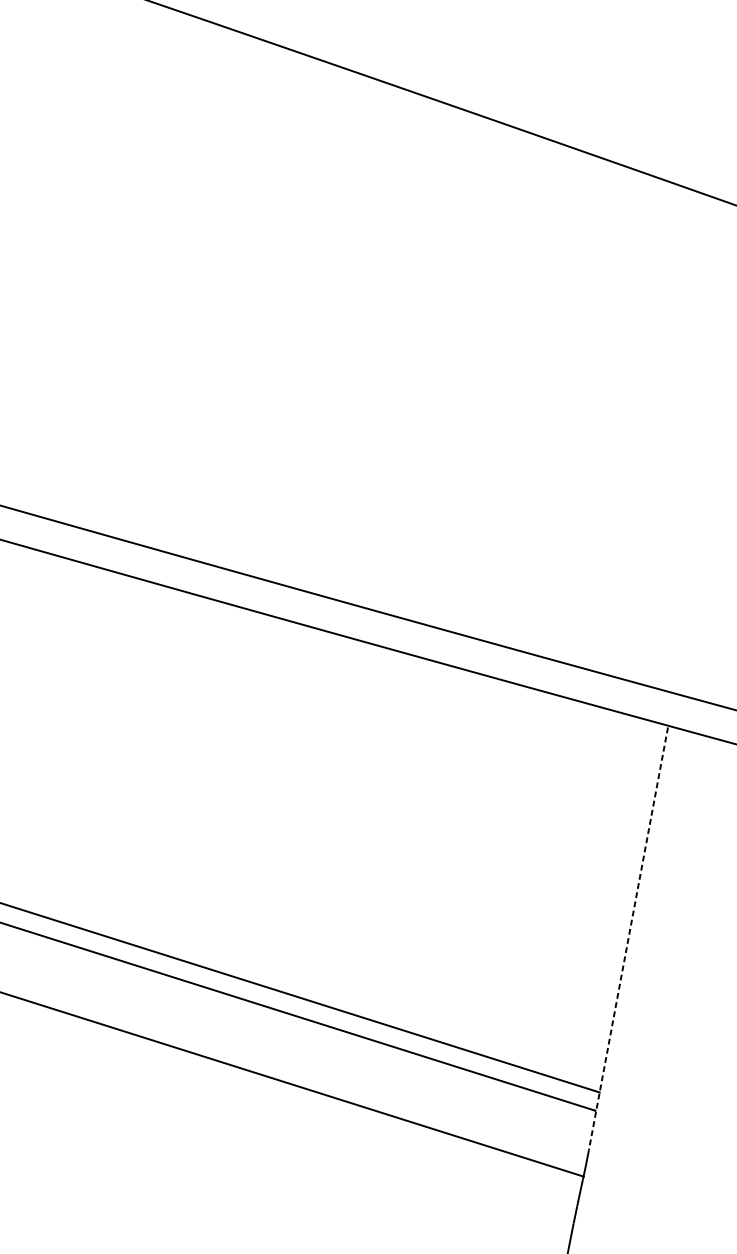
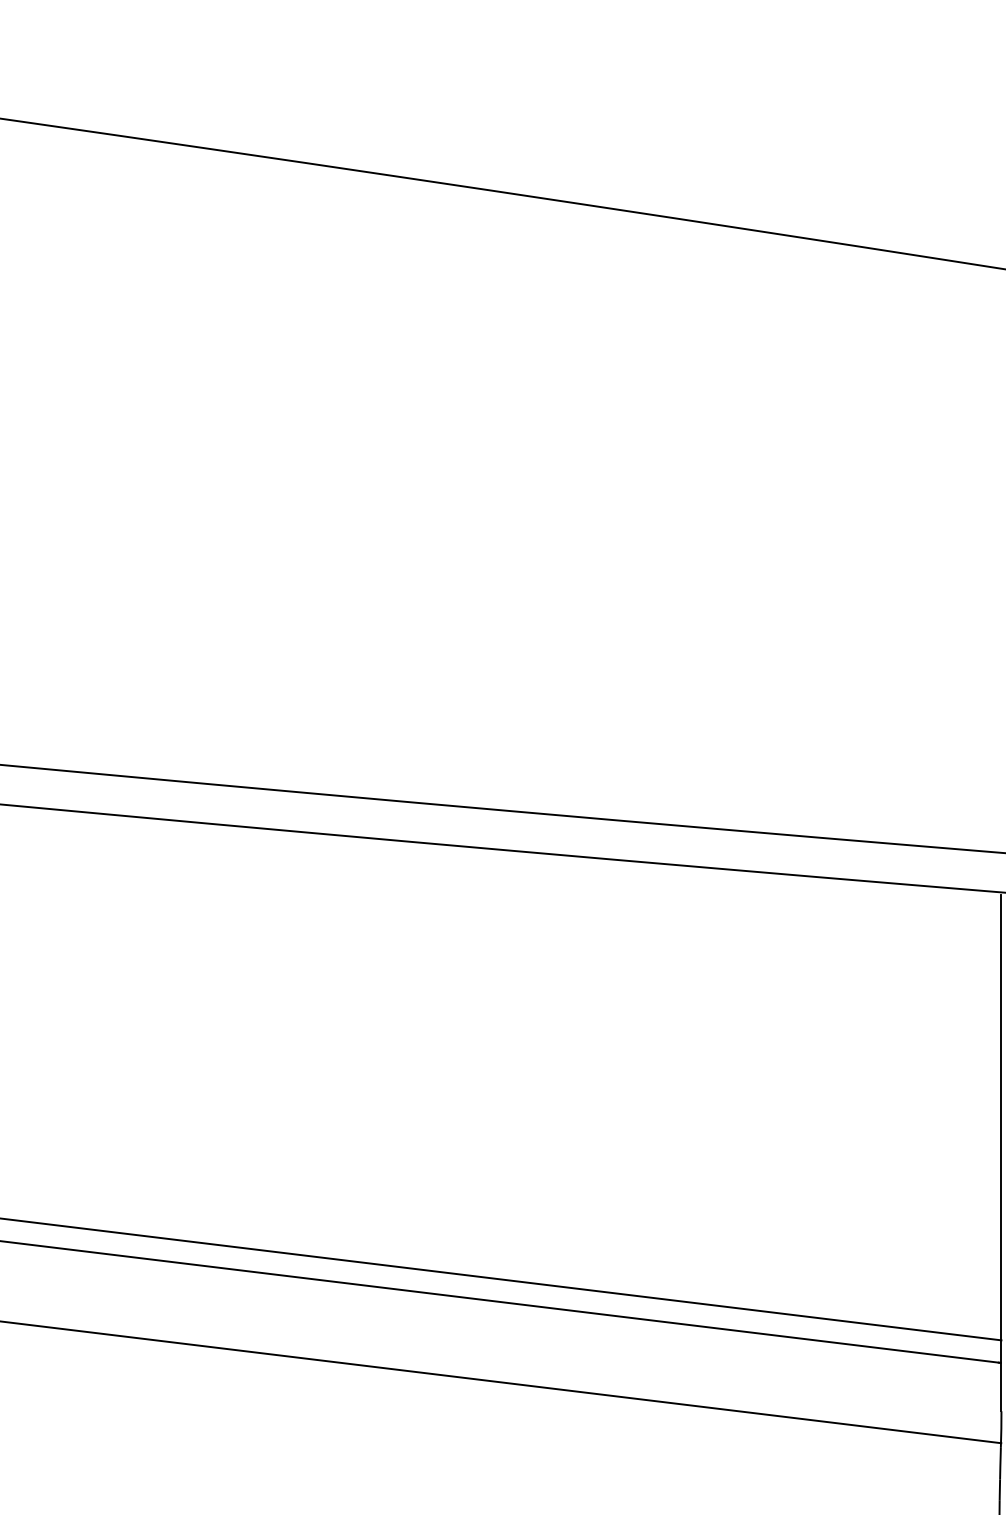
line: (628, 939) -> (1001, 1153), dashed -> solid

